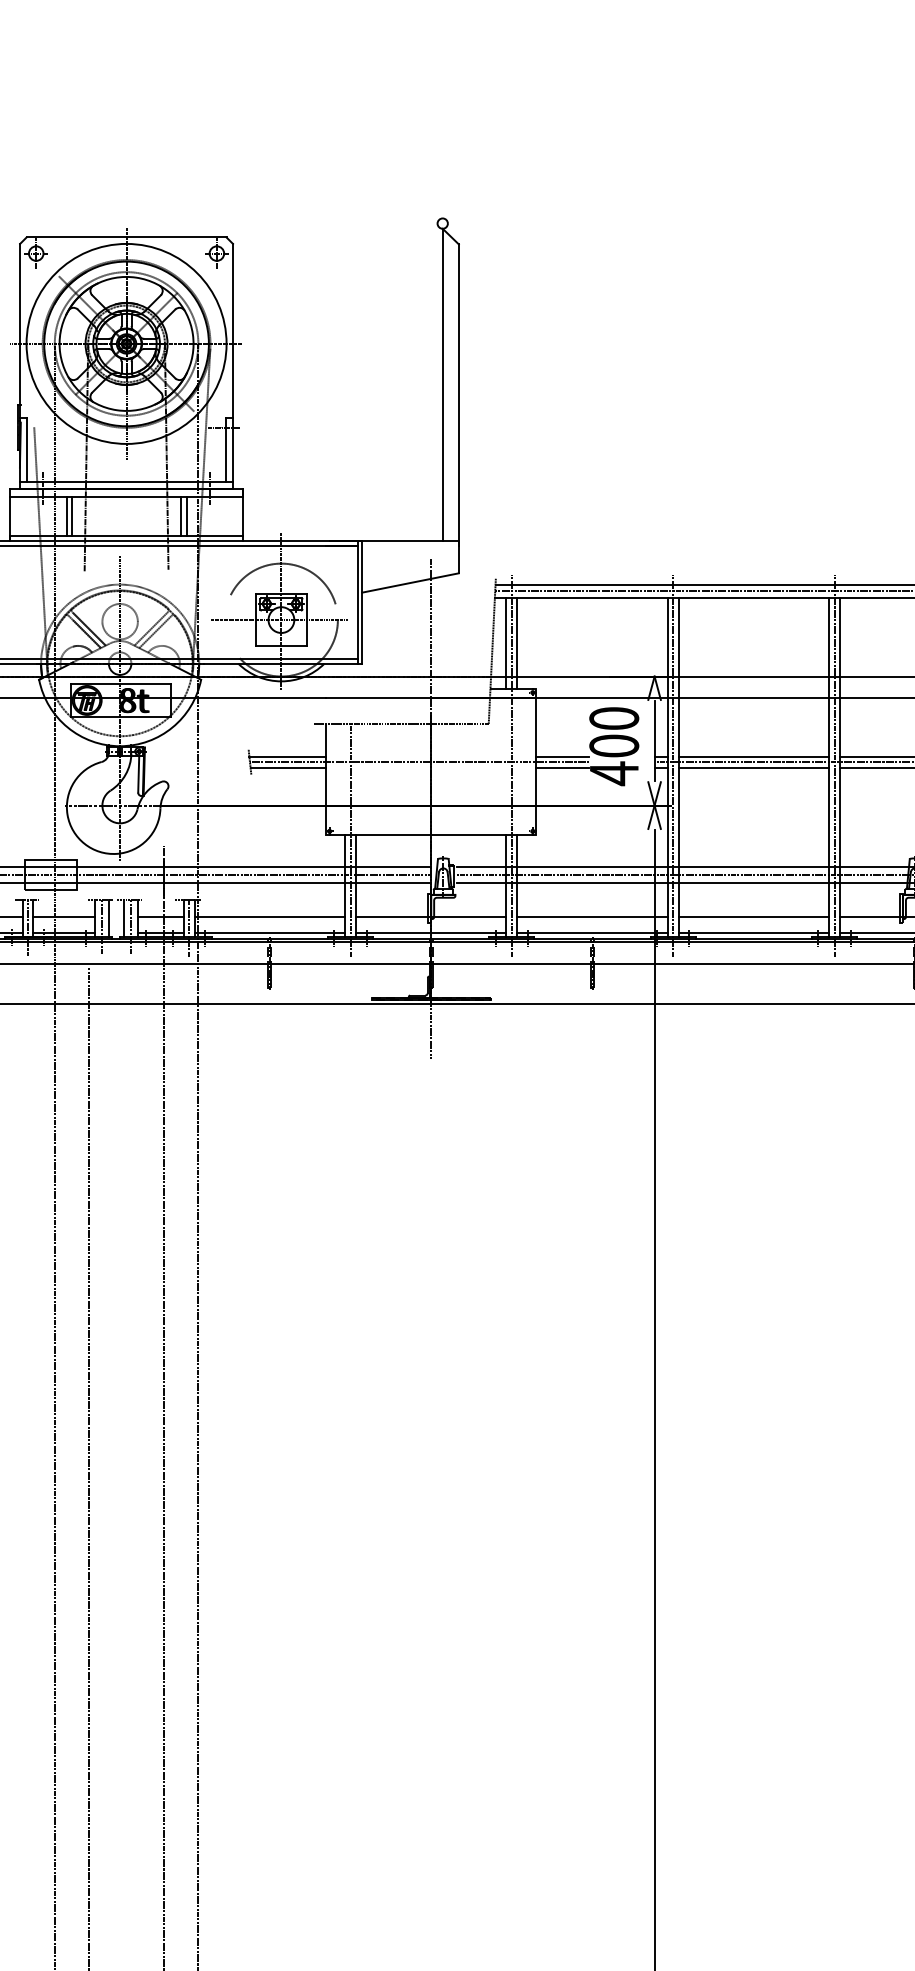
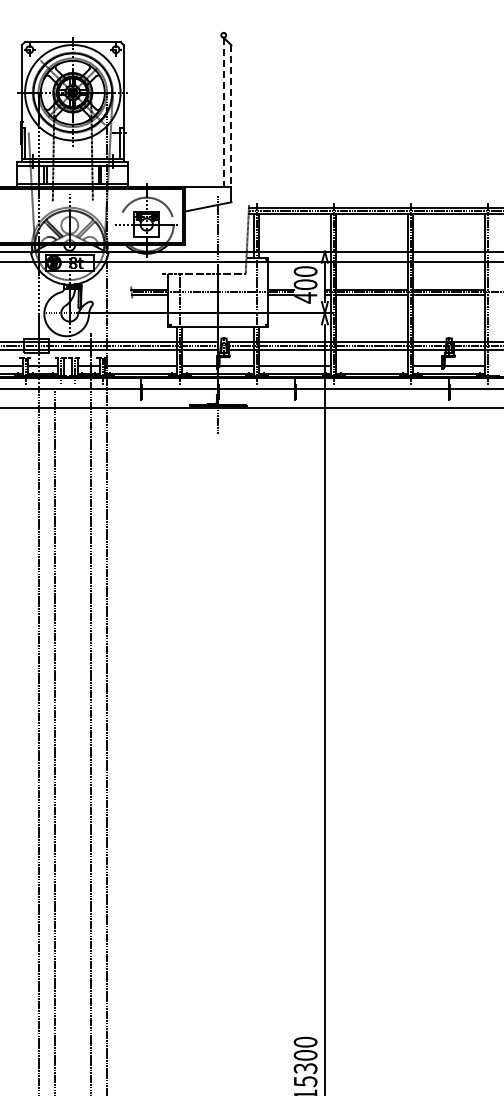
line: (442, 385) -> (223, 112), solid -> dashed
line: (458, 395) -> (231, 117), solid -> dashed
line: (754, 917) -> (372, 366), removed

